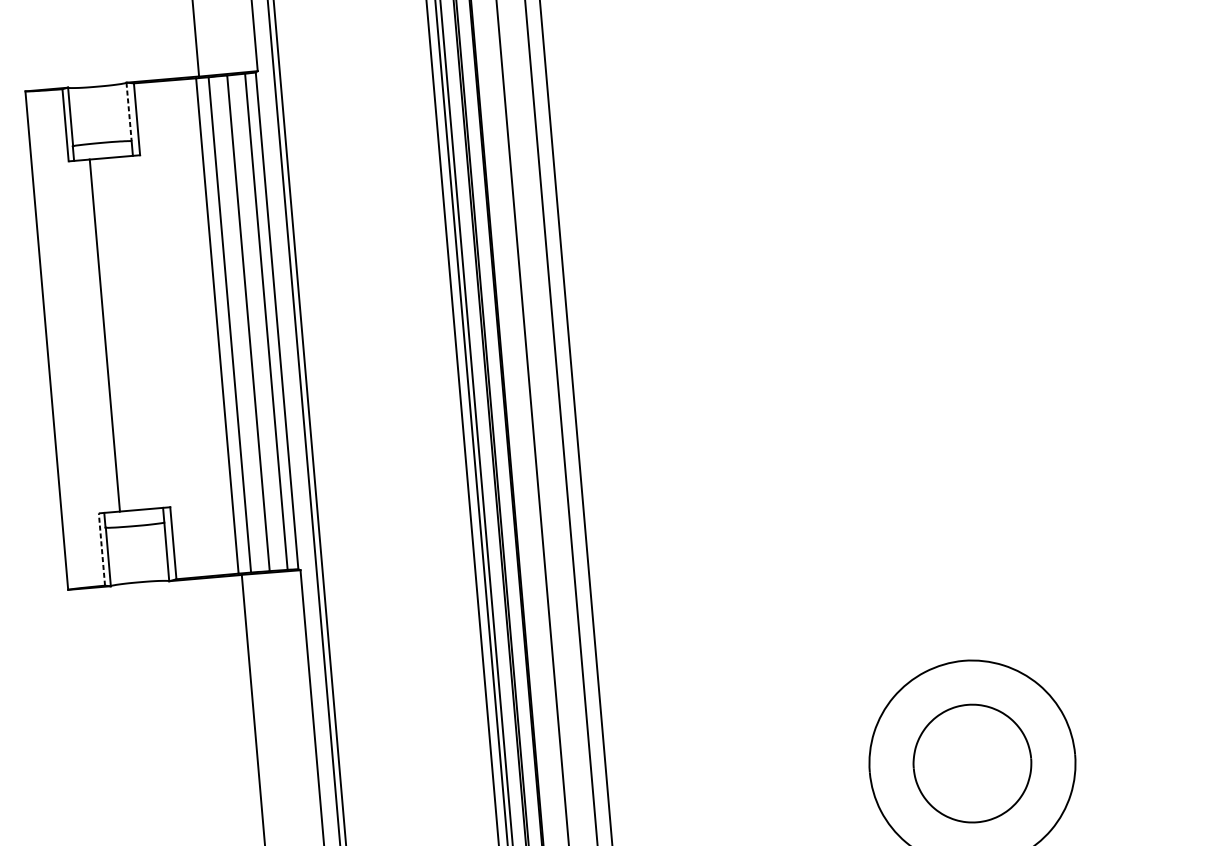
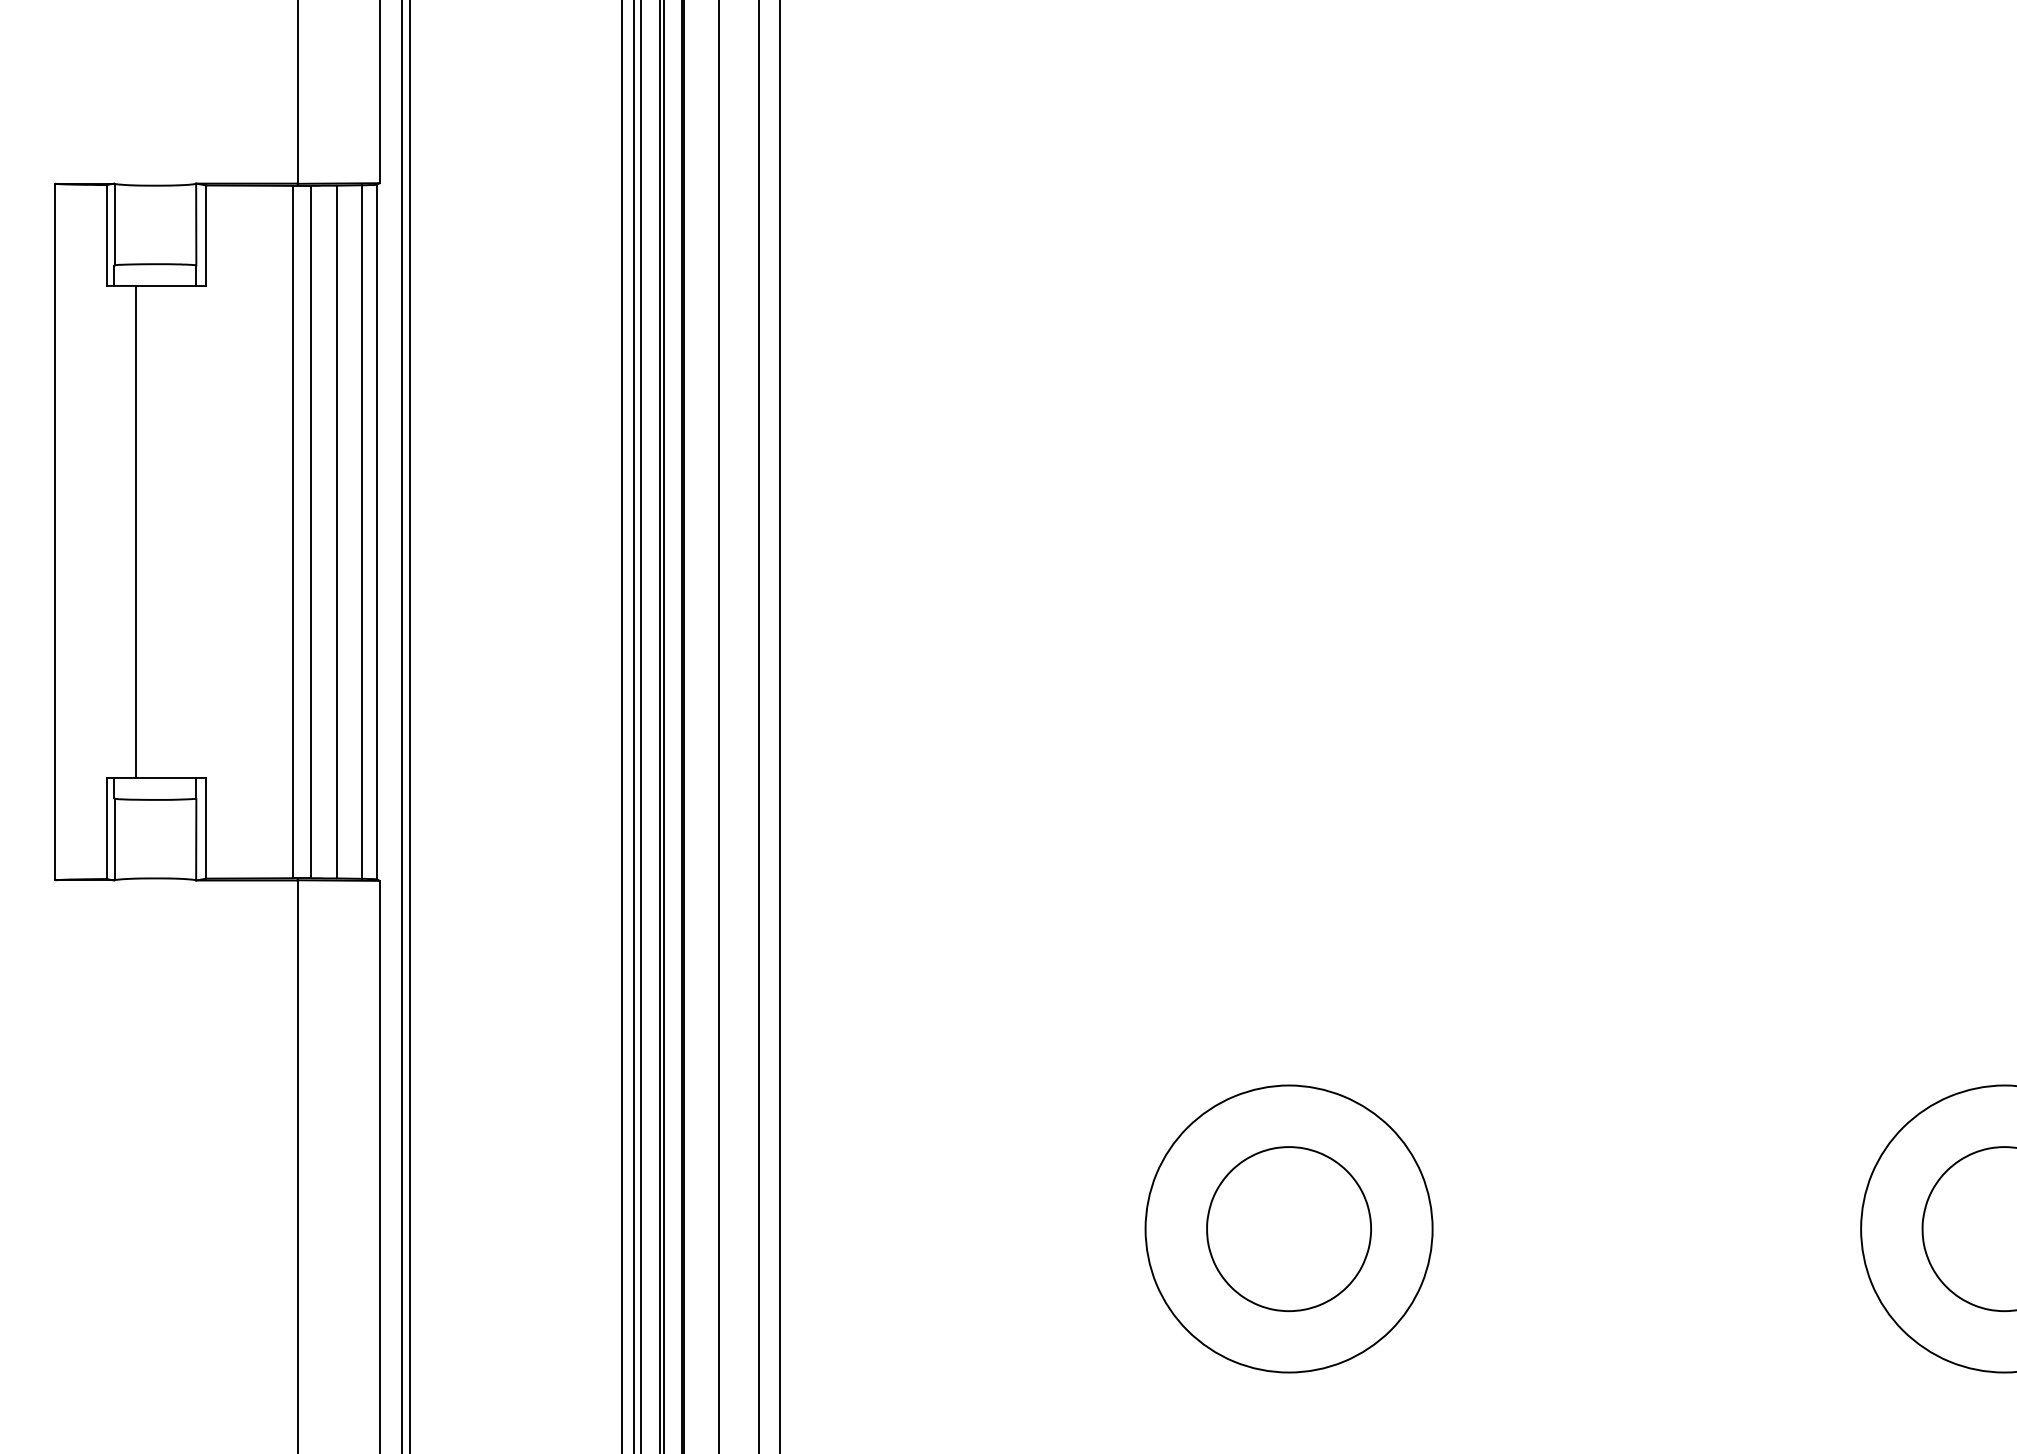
line: (129, 111) -> (196, 224), dashed -> solid
line: (101, 549) -> (106, 828), dashed -> solid

